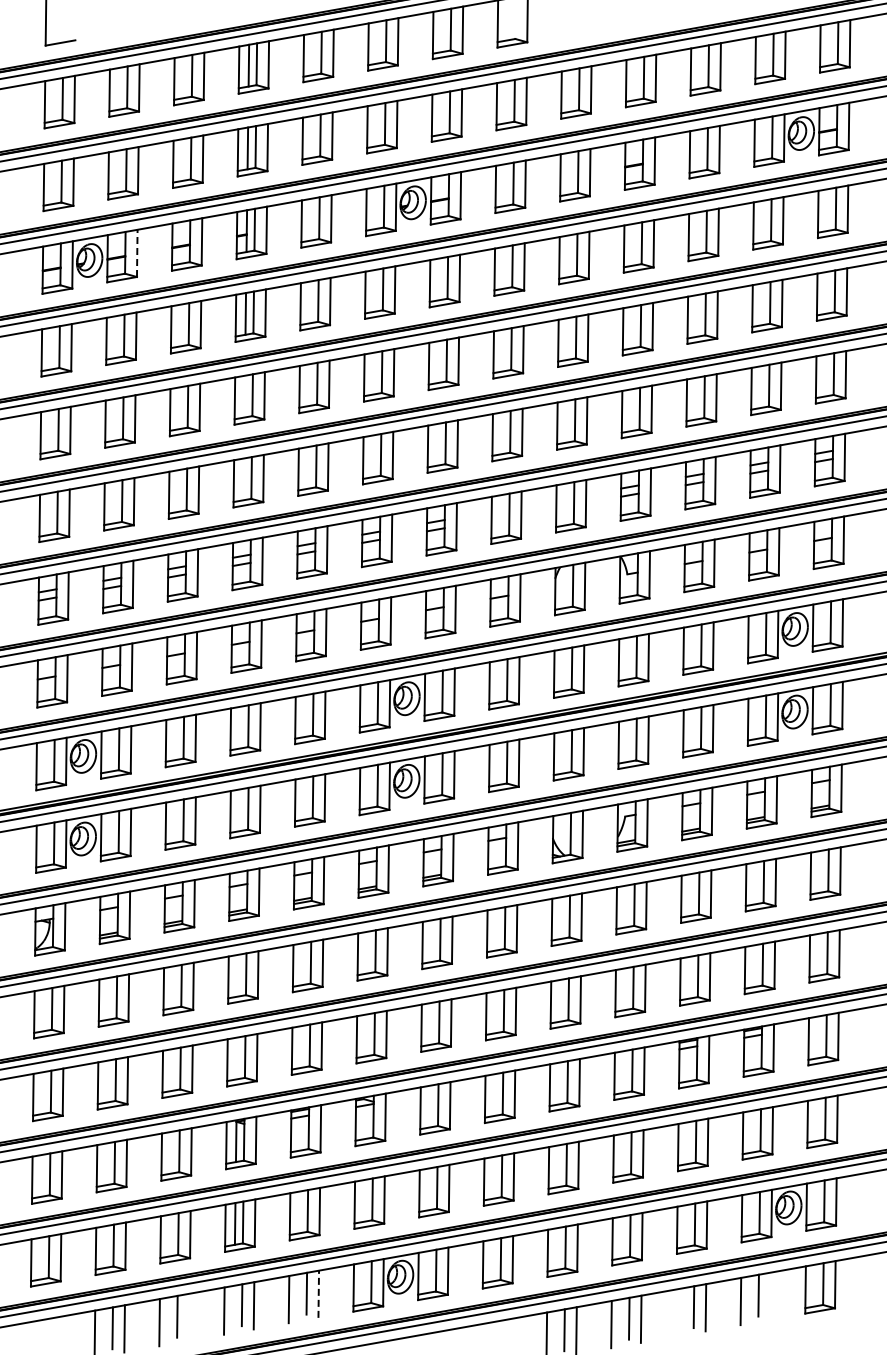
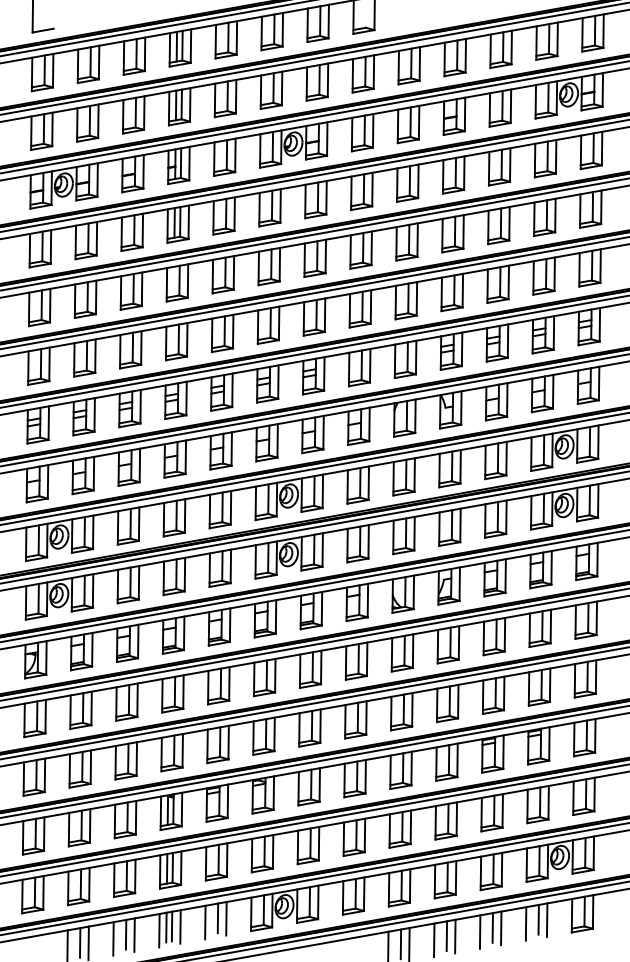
line: (137, 253) -> (97, 180), dashed -> solid
line: (318, 1294) -> (226, 918), dashed -> solid
line: (770, 1295) -> (547, 919), added
line: (233, 1306) -> (165, 927), added
line: (675, 1312) -> (479, 931), added
line: (189, 1316) -> (134, 934), added

